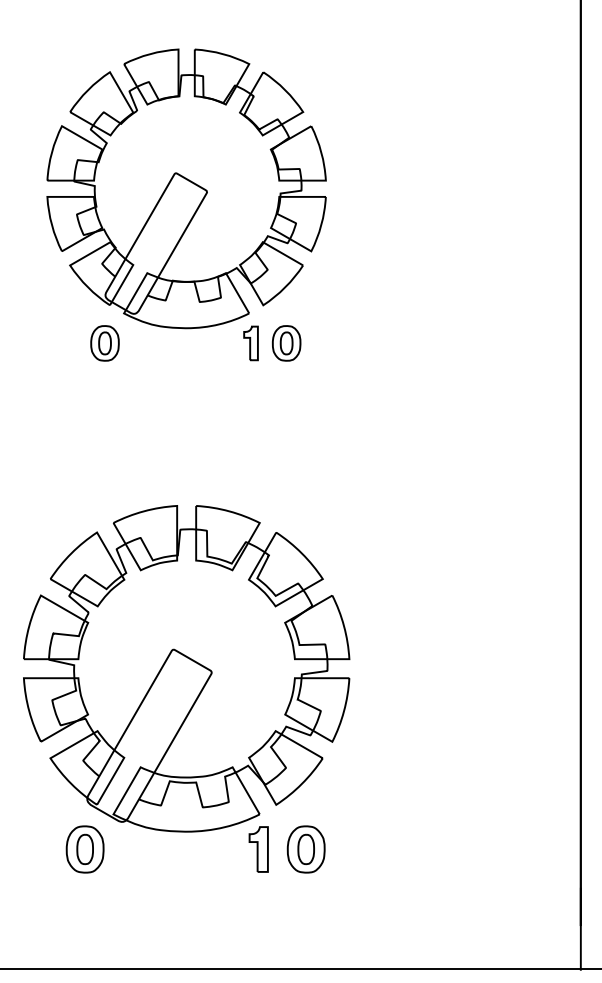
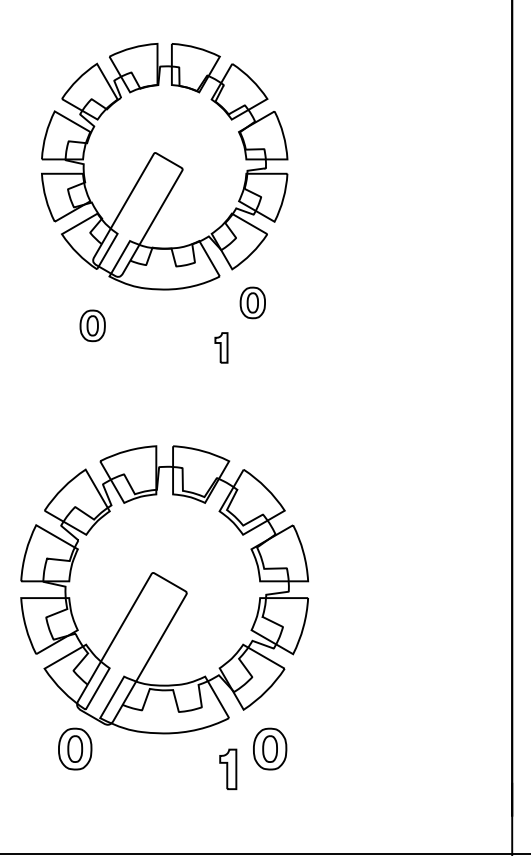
part: (104, 343) -> (92, 325), moved
part: (250, 343) -> (220, 347), moved
part: (258, 849) -> (228, 769), moved

